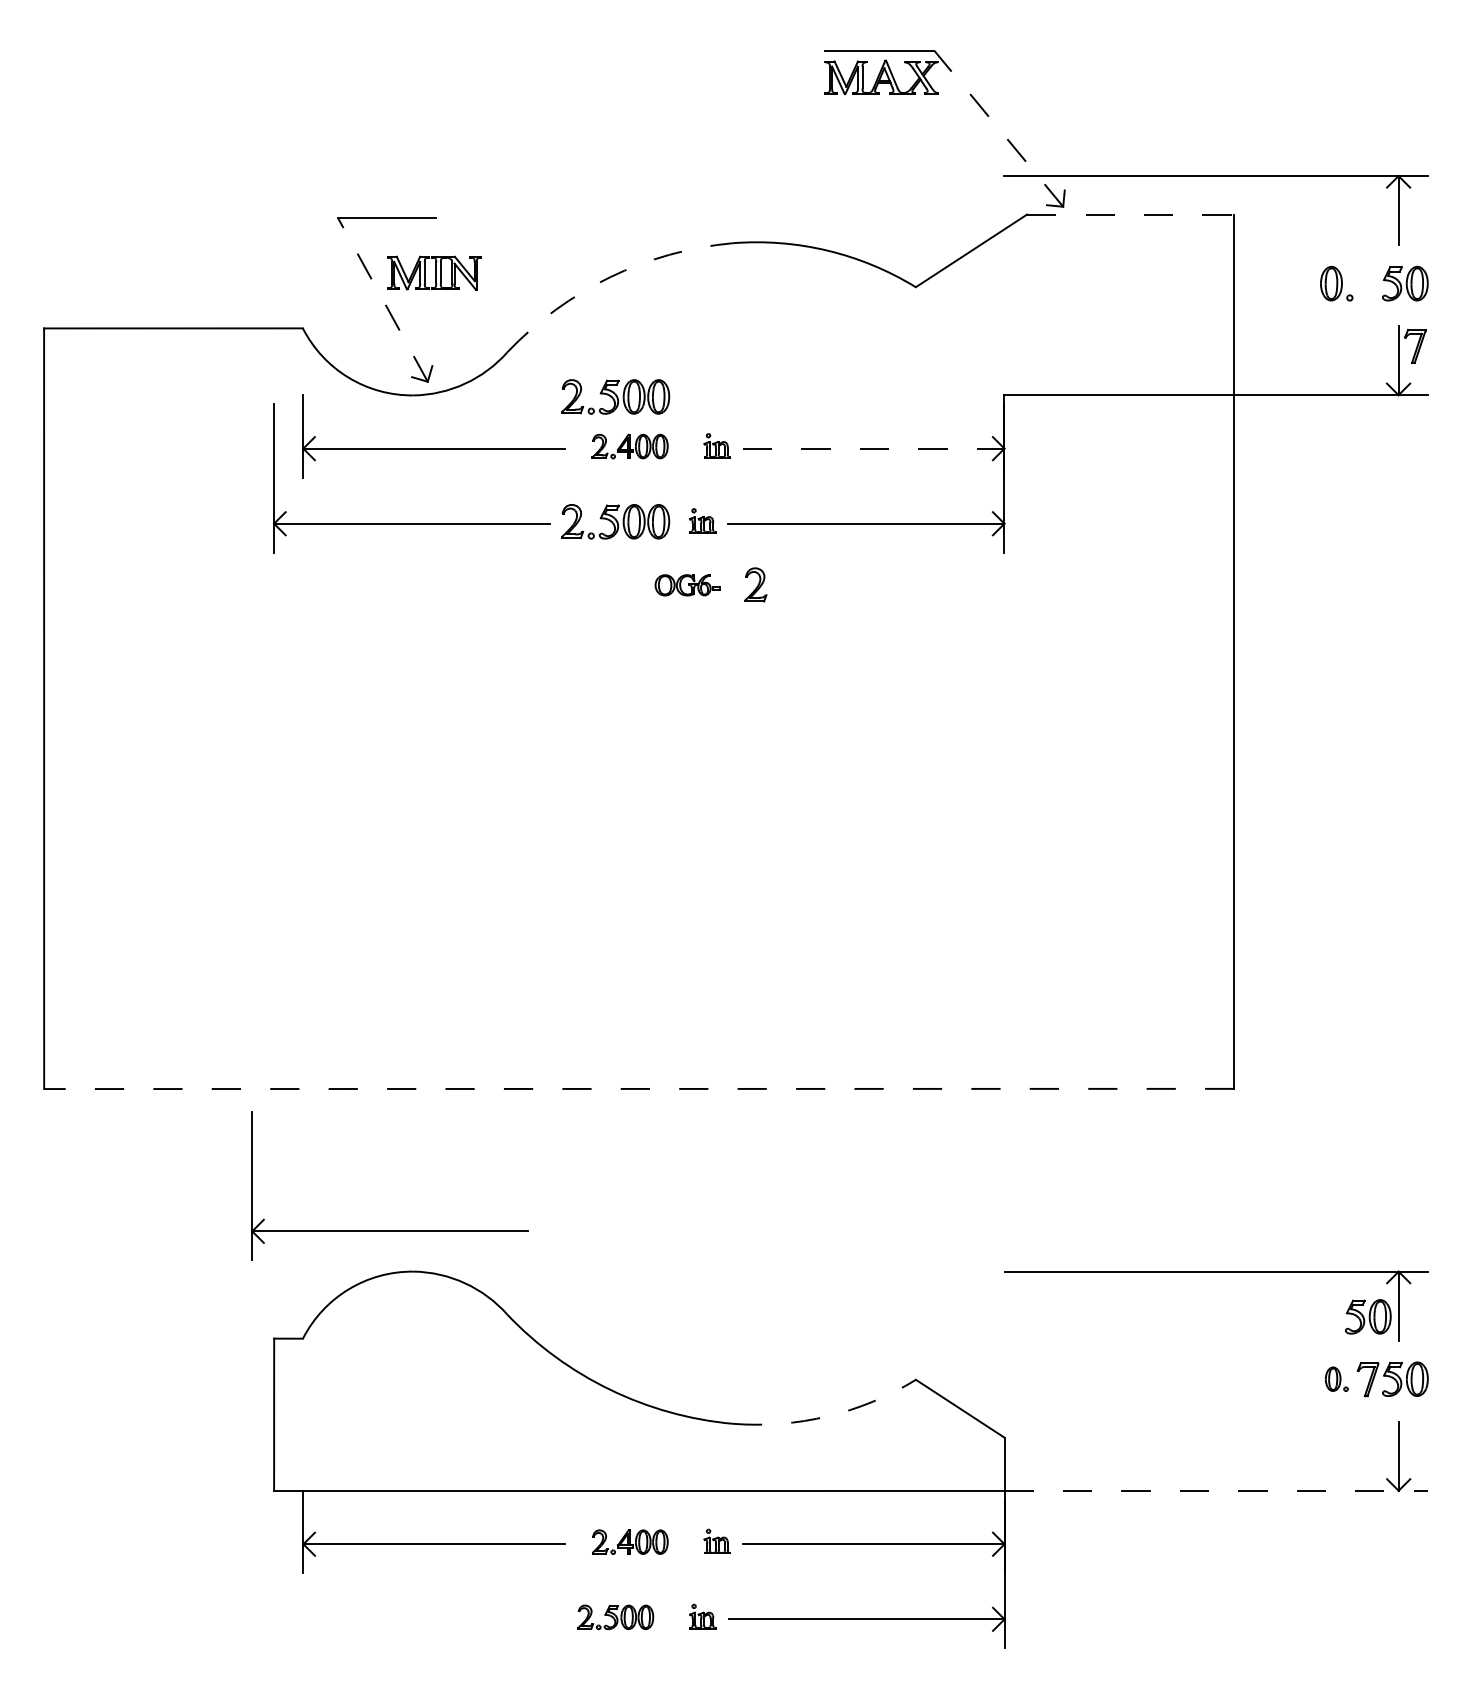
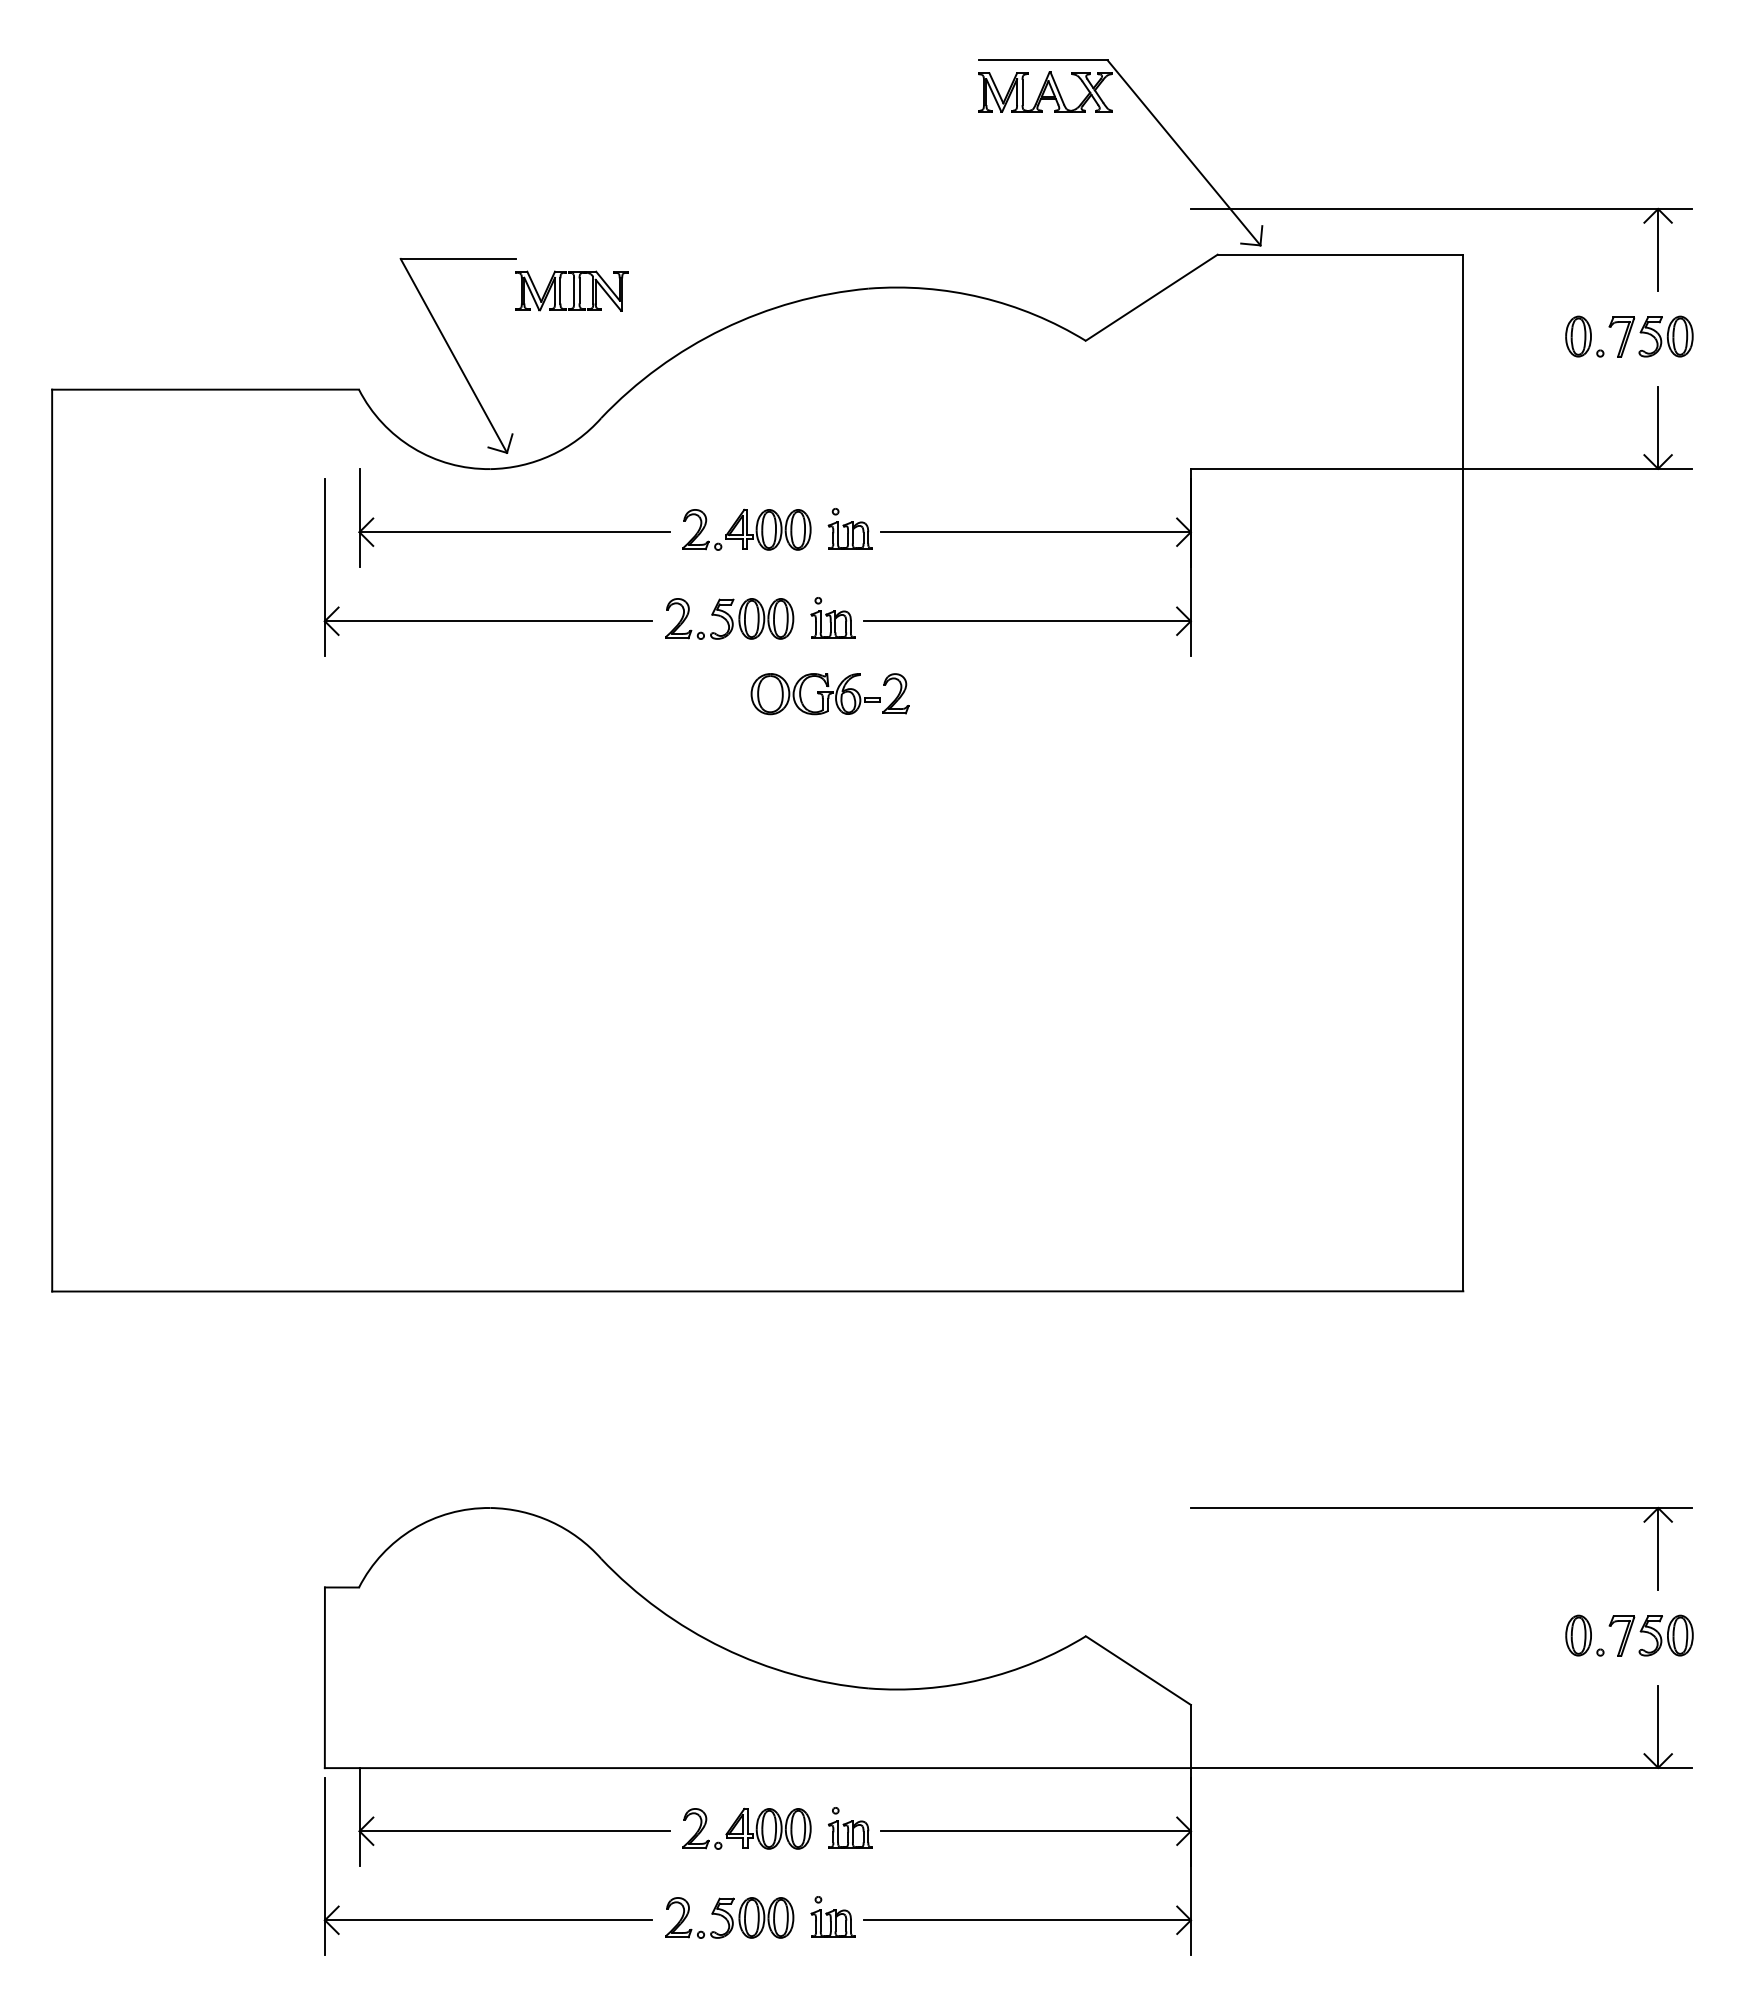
line: (999, 128) -> (1184, 152), dashed -> solid
line: (1130, 214) -> (1340, 254), dashed -> solid
part: (434, 272) -> (571, 290), moved
arc: (610, 277) -> (723, 329), dashed -> solid
line: (382, 299) -> (453, 355), dashed -> solid
part: (1414, 345) -> (1621, 336), moved
part: (615, 396) -> (729, 470), removed
part: (716, 445) -> (849, 528), size x1.43
part: (629, 446) -> (746, 529), size x1.43
line: (874, 448) -> (1036, 532), dashed -> solid
part: (702, 520) -> (832, 617), size x1.43
part: (687, 585) -> (815, 694), size x1.67
line: (639, 1089) -> (757, 1291), dashed -> solid
part: (389, 1230) -> (487, 1919), moved
part: (1367, 1316) -> (1621, 1561), removed
part: (1336, 1379) -> (1584, 1635), size x1.43
arc: (827, 1416) -> (981, 1679), dashed -> solid
line: (1215, 1490) -> (1441, 1767), dashed -> solid
part: (629, 1541) -> (746, 1828), size x1.43
part: (716, 1541) -> (849, 1827), size x1.43
part: (615, 1616) -> (729, 1917), size x1.43
part: (702, 1616) -> (832, 1916), size x1.43

